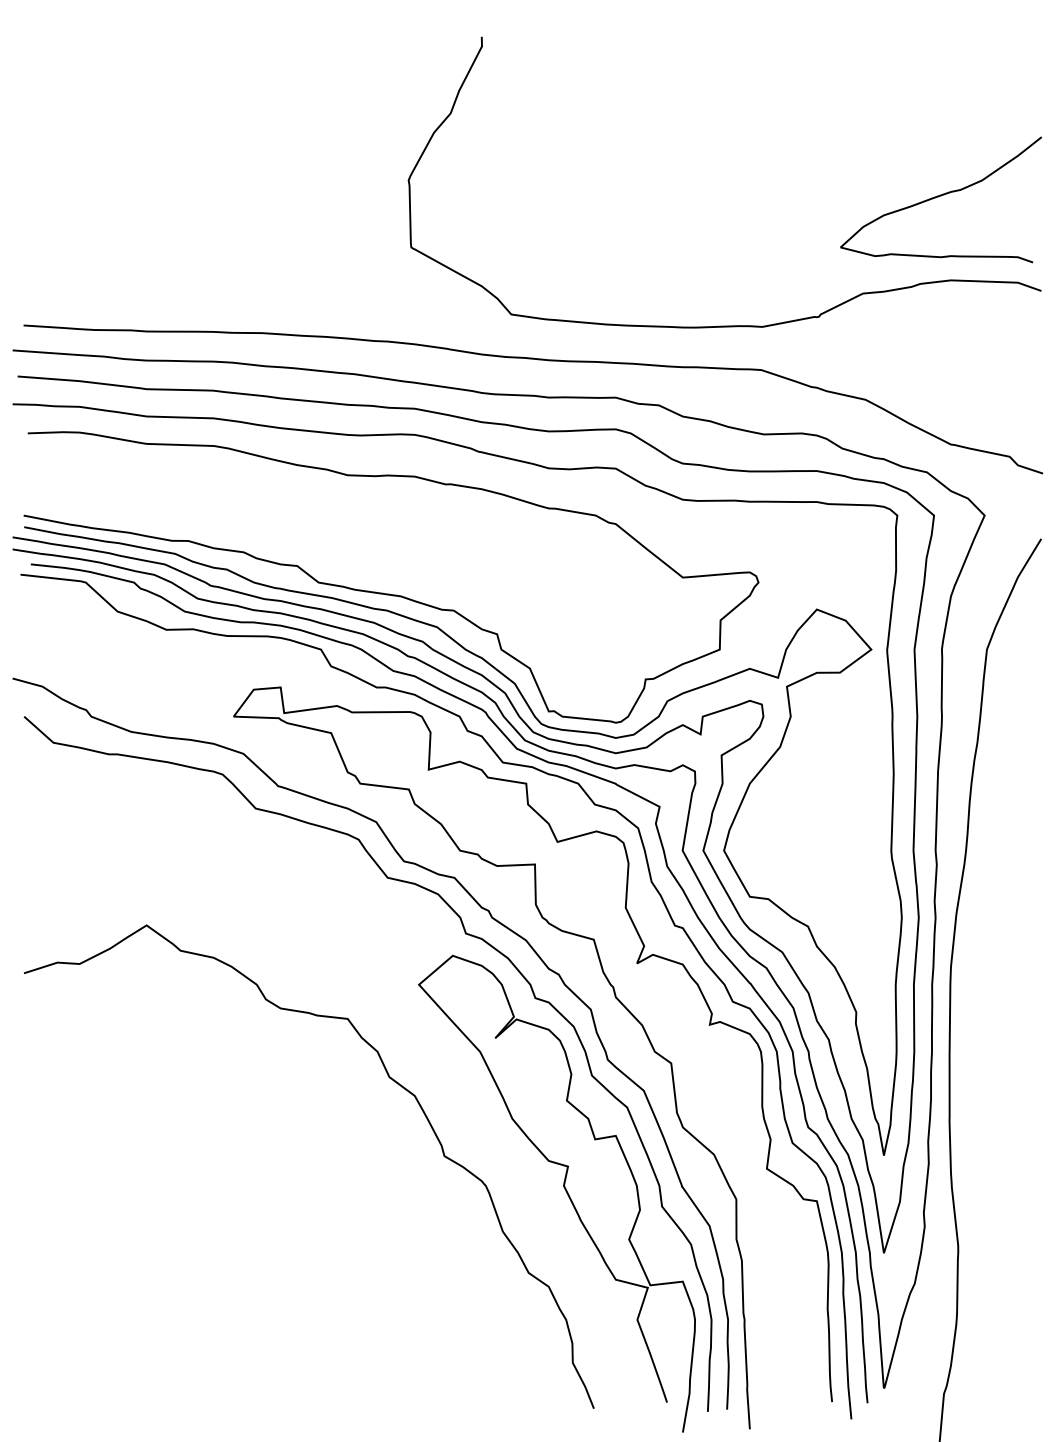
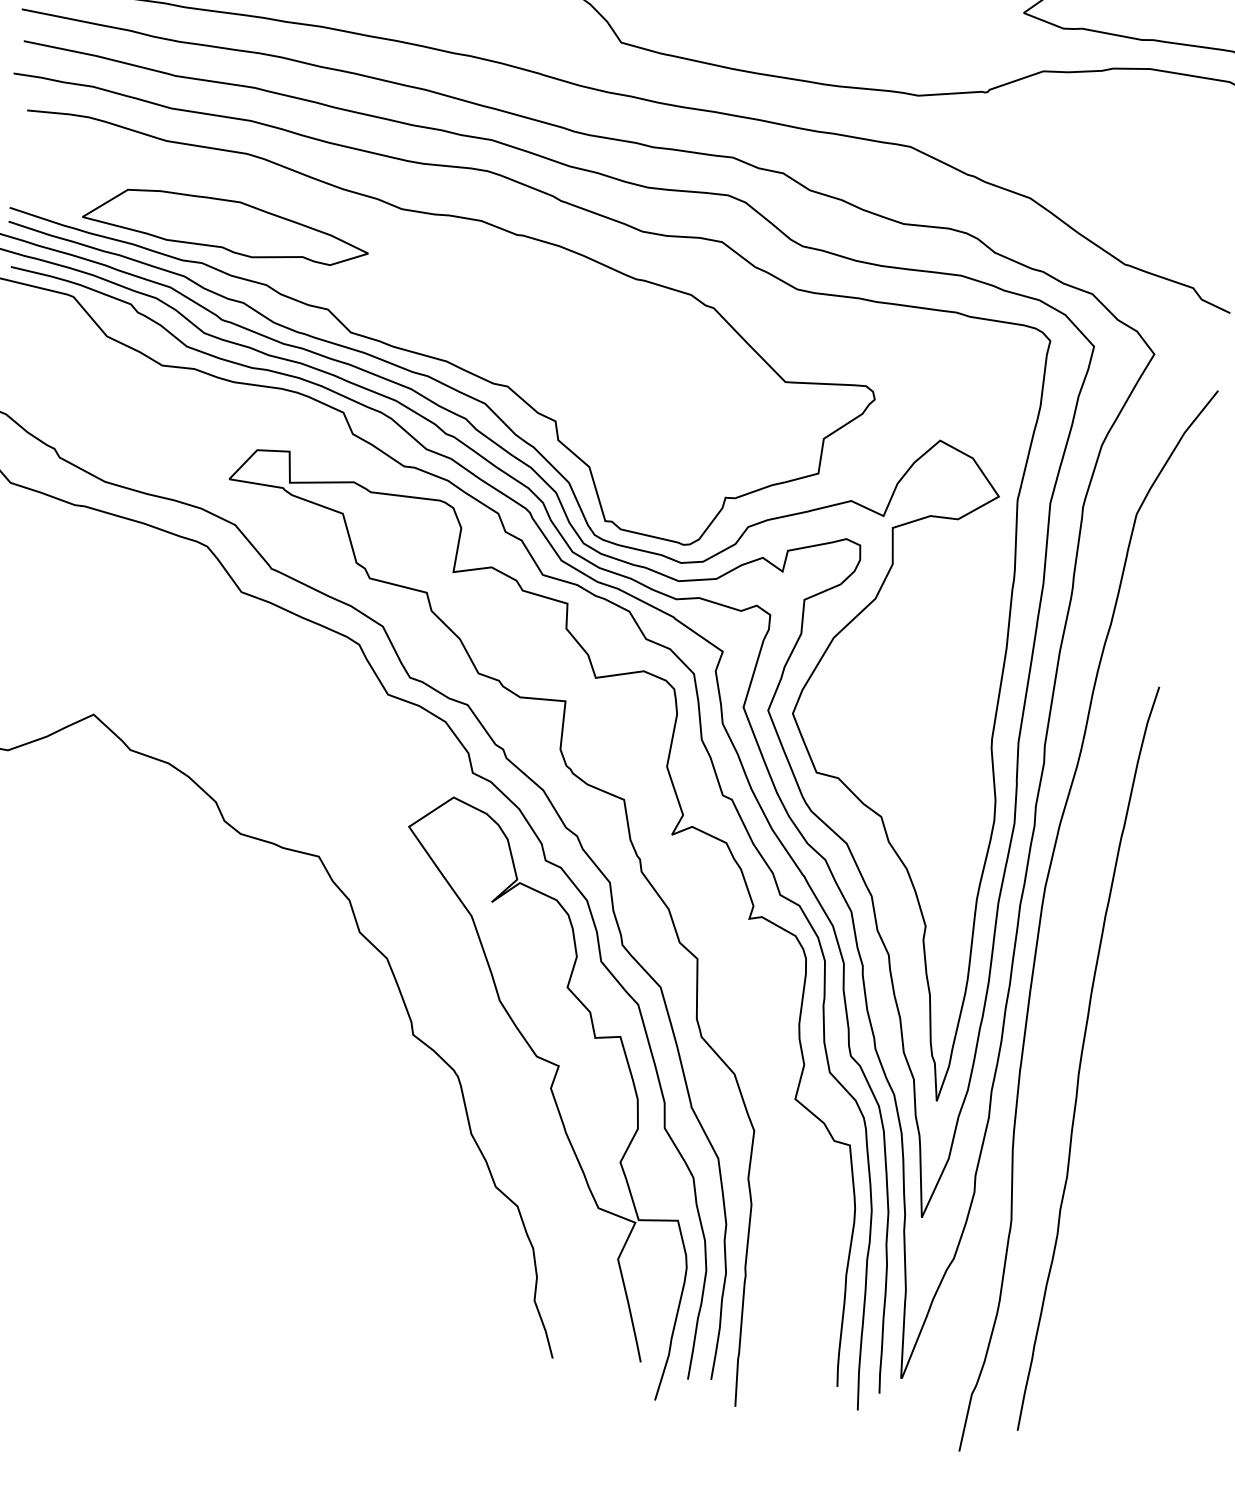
part: (204, 508) -> (226, 226), added
curve: (999, 1104) -> (1082, 1058), added

